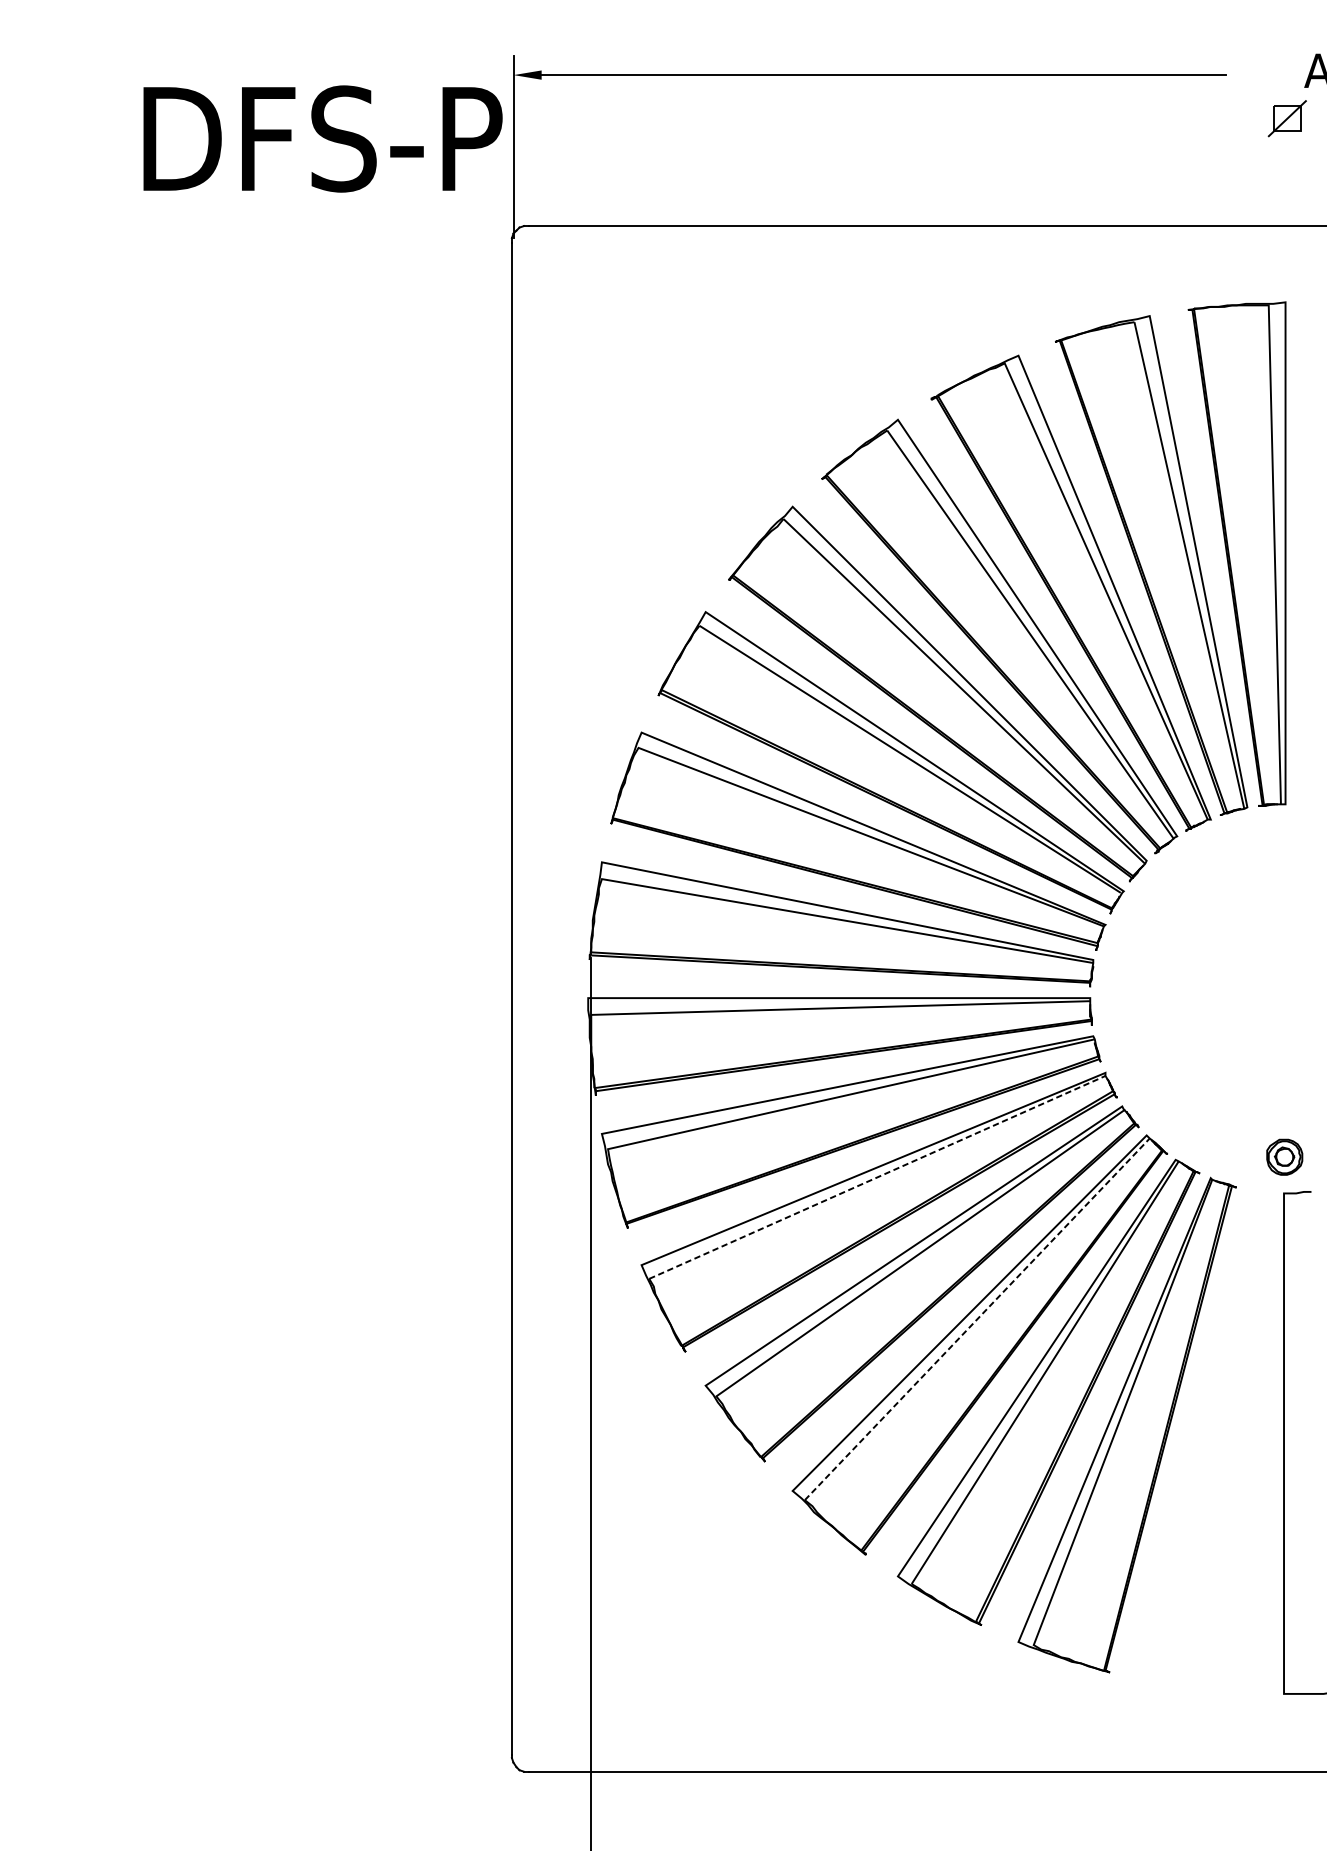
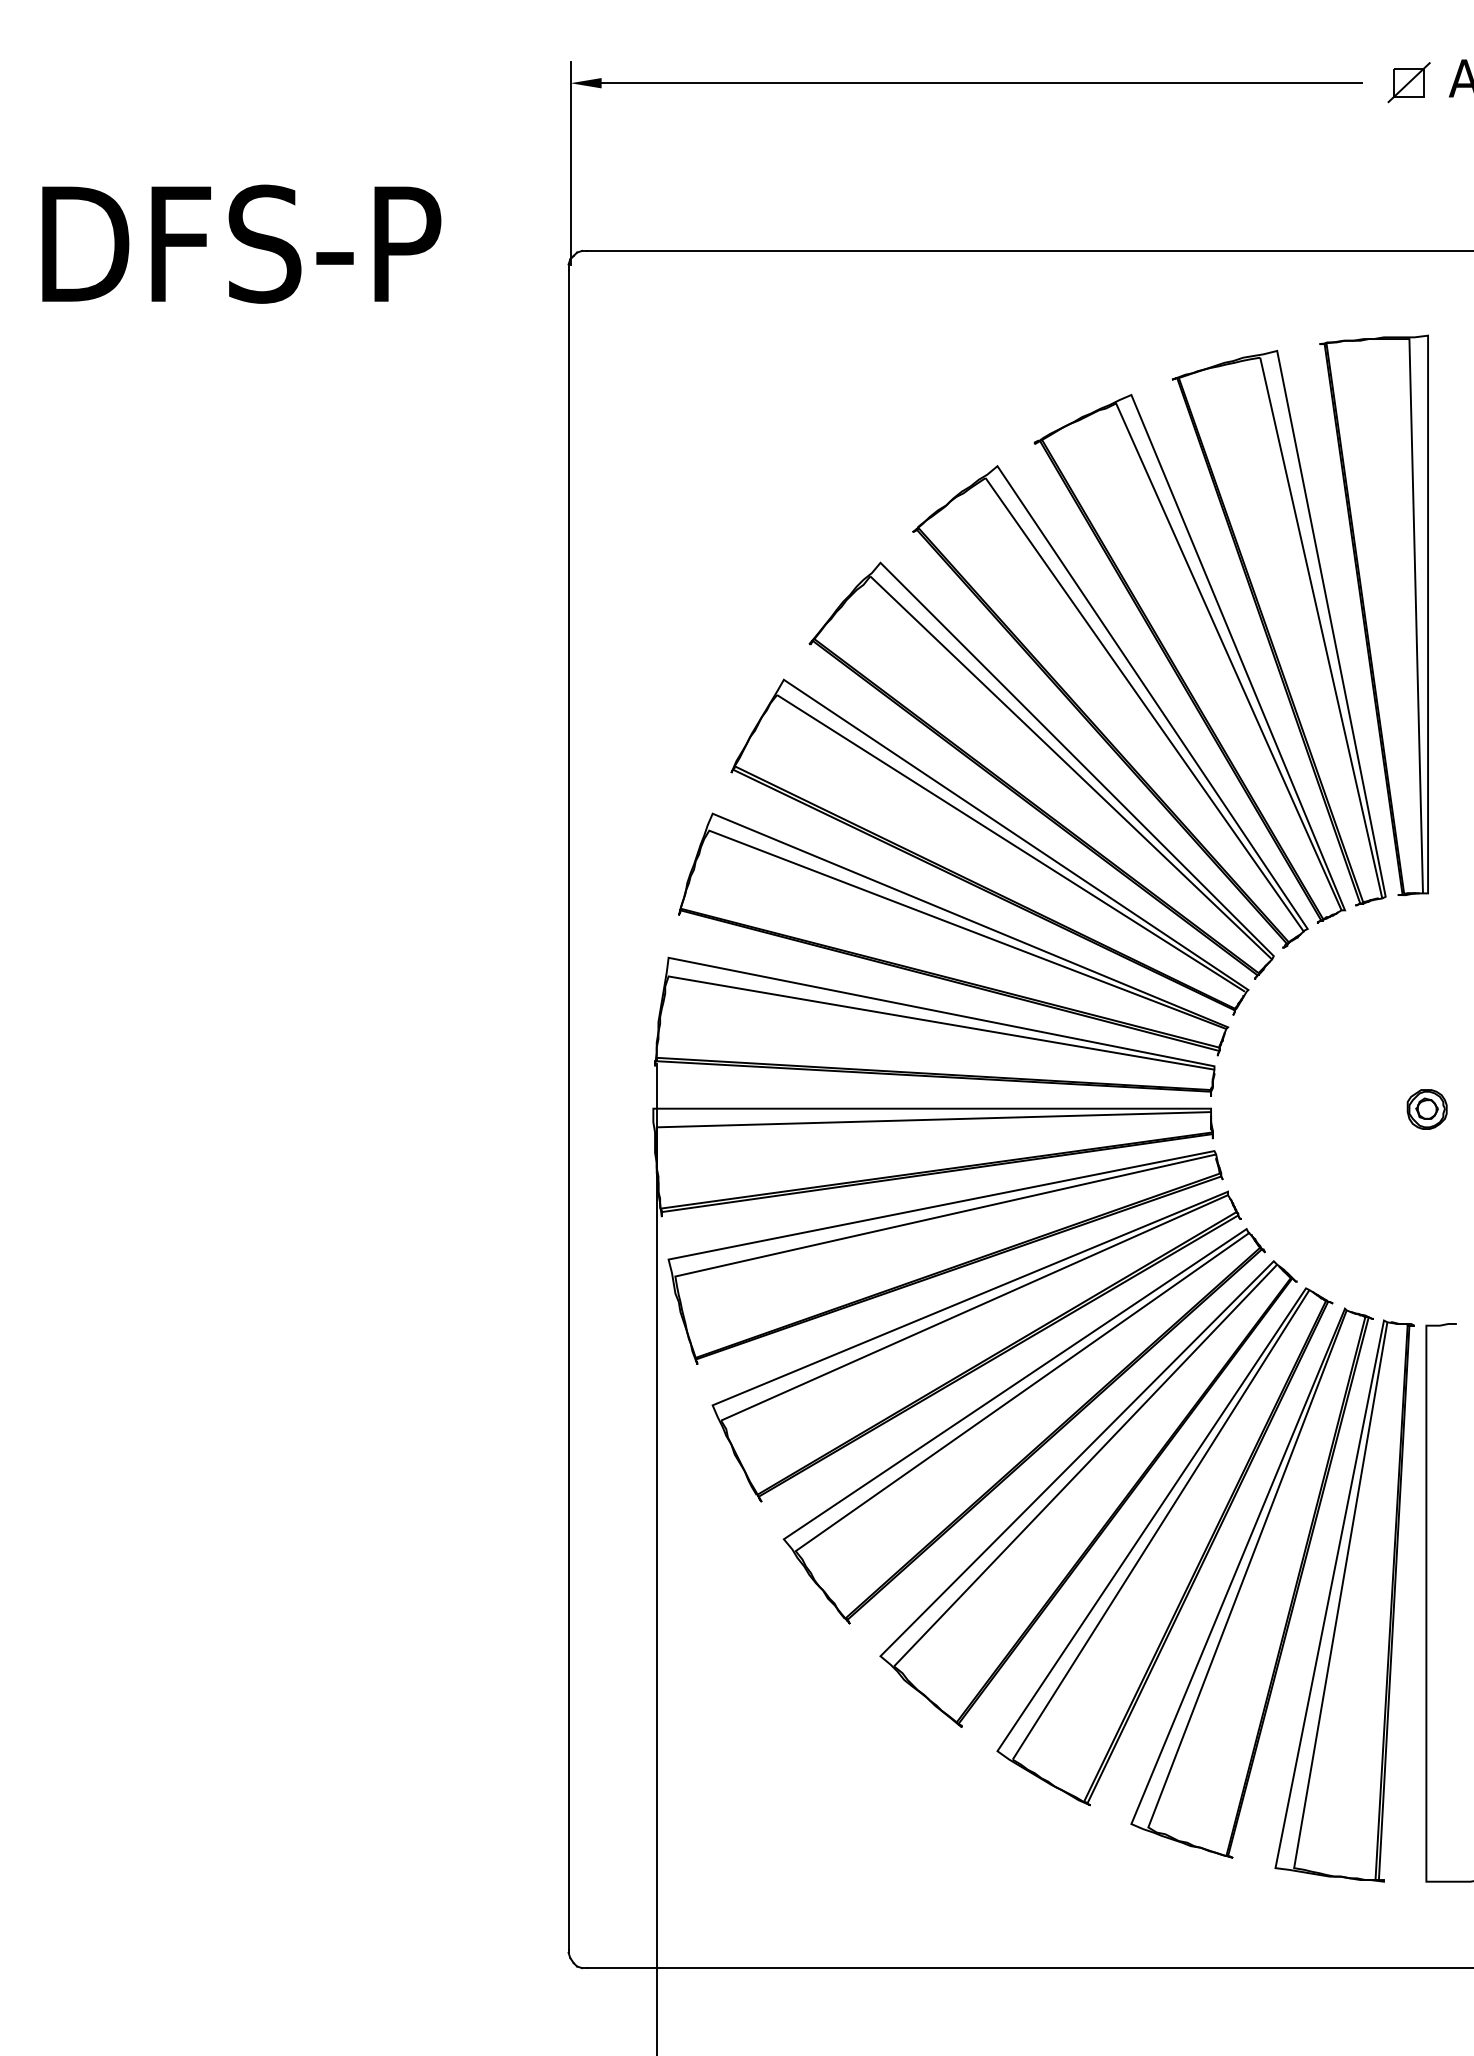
part: (1286, 118) -> (1408, 82), moved
text: (322, 138) -> (241, 243), moved
part: (1284, 1157) -> (1426, 1109), moved
line: (878, 1177) -> (975, 1307), dashed -> solid
line: (977, 1319) -> (1085, 1465), dashed -> solid
part: (1210, 1440) -> (1344, 1600), added

